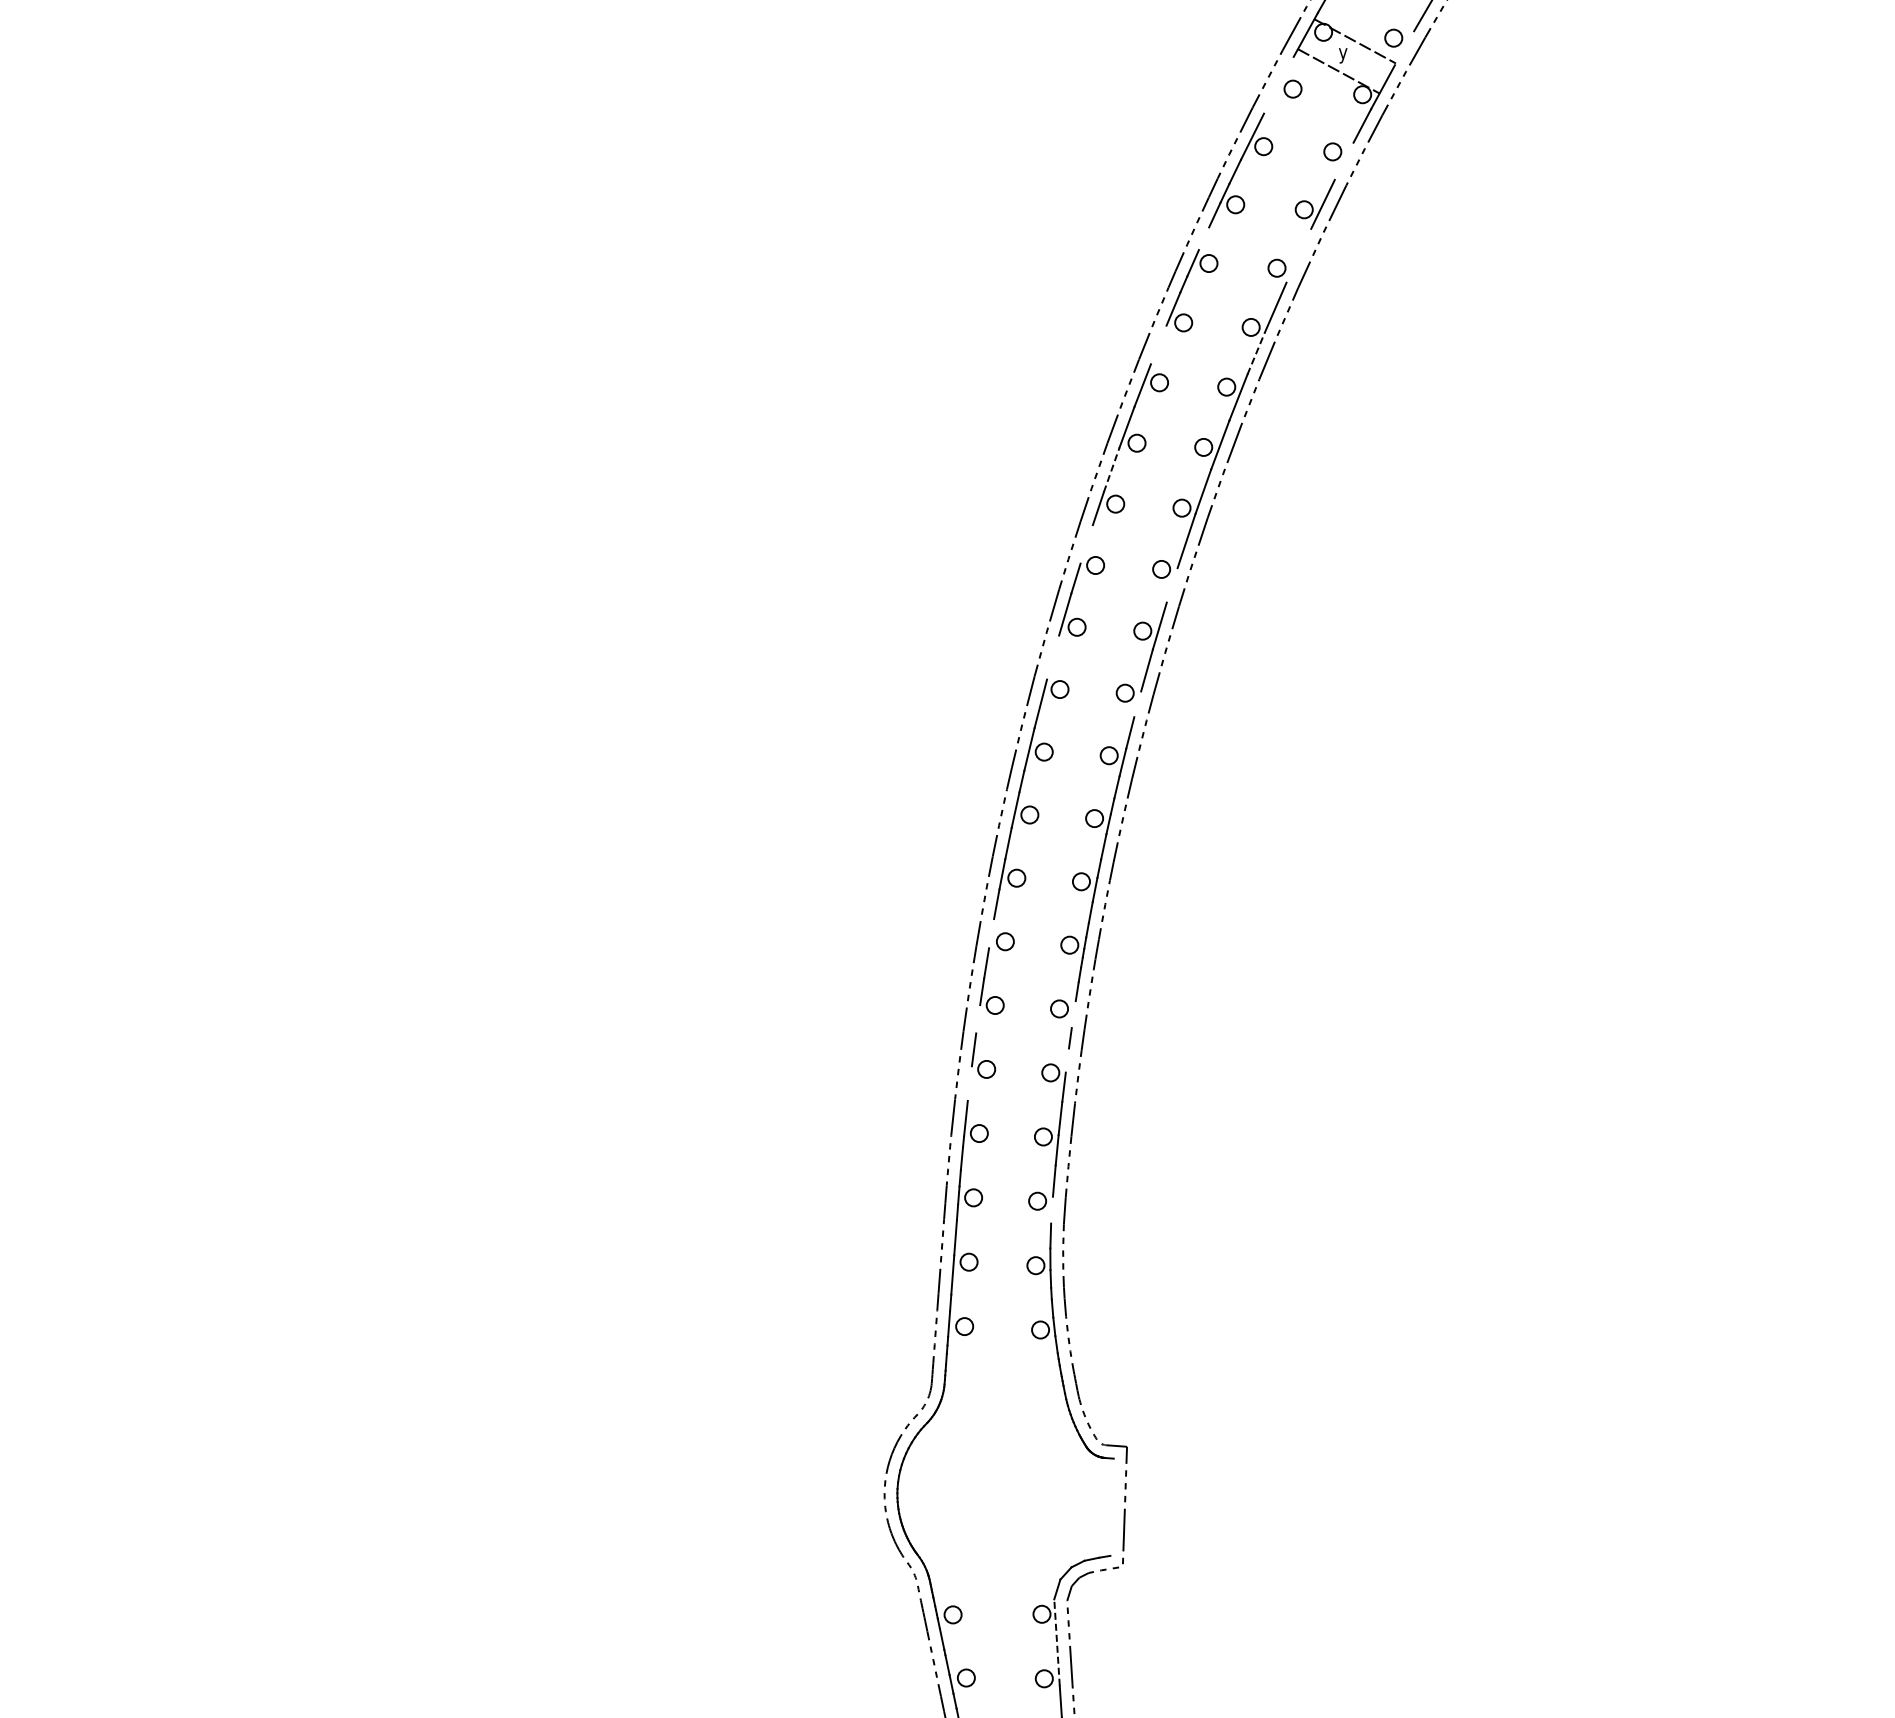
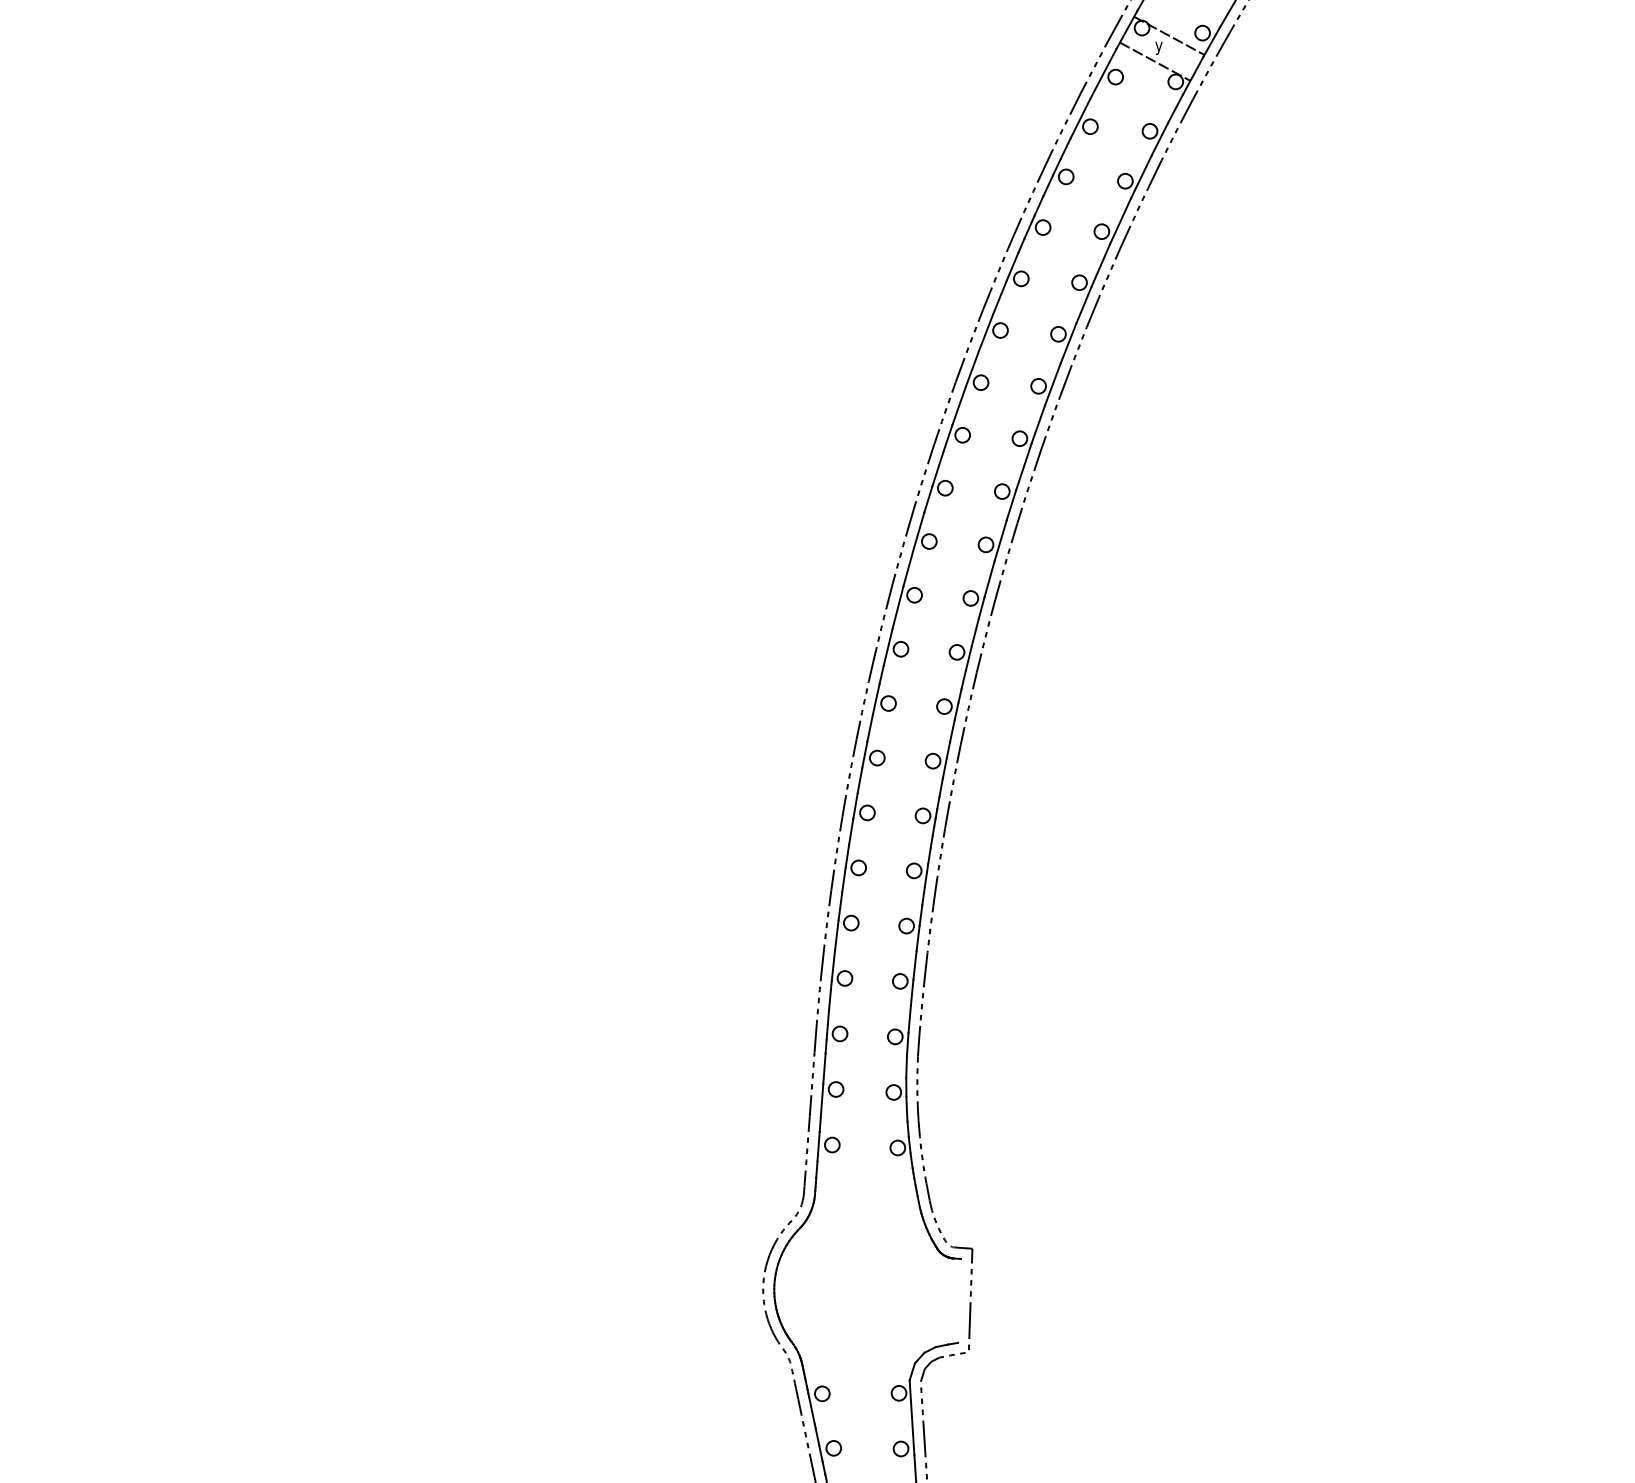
line: (1404, 48) -> (1211, 42), added
line: (1278, 84) -> (1103, 73), added
line: (1343, 160) -> (1159, 138), added
line: (1203, 238) -> (1038, 206), added
line: (1298, 255) -> (1120, 220), added
line: (1158, 344) -> (999, 297), added
line: (1256, 353) -> (1084, 305), dashed -> solid
line: (1111, 469) -> (959, 405), dashed -> solid
line: (1086, 544) -> (937, 470), added
line: (1171, 585) -> (1010, 505), added
line: (1053, 657) -> (908, 567), added
line: (1137, 704) -> (981, 608), added
line: (991, 933) -> (855, 805), added
line: (1073, 1014) -> (926, 875), added
line: (978, 1019) -> (844, 880), added
line: (1066, 1060) -> (920, 915), added
line: (969, 1083) -> (836, 935), added
line: (1051, 1209) -> (907, 1043), added
line: (1056, 1642) -> (911, 1417), dashed -> solid

